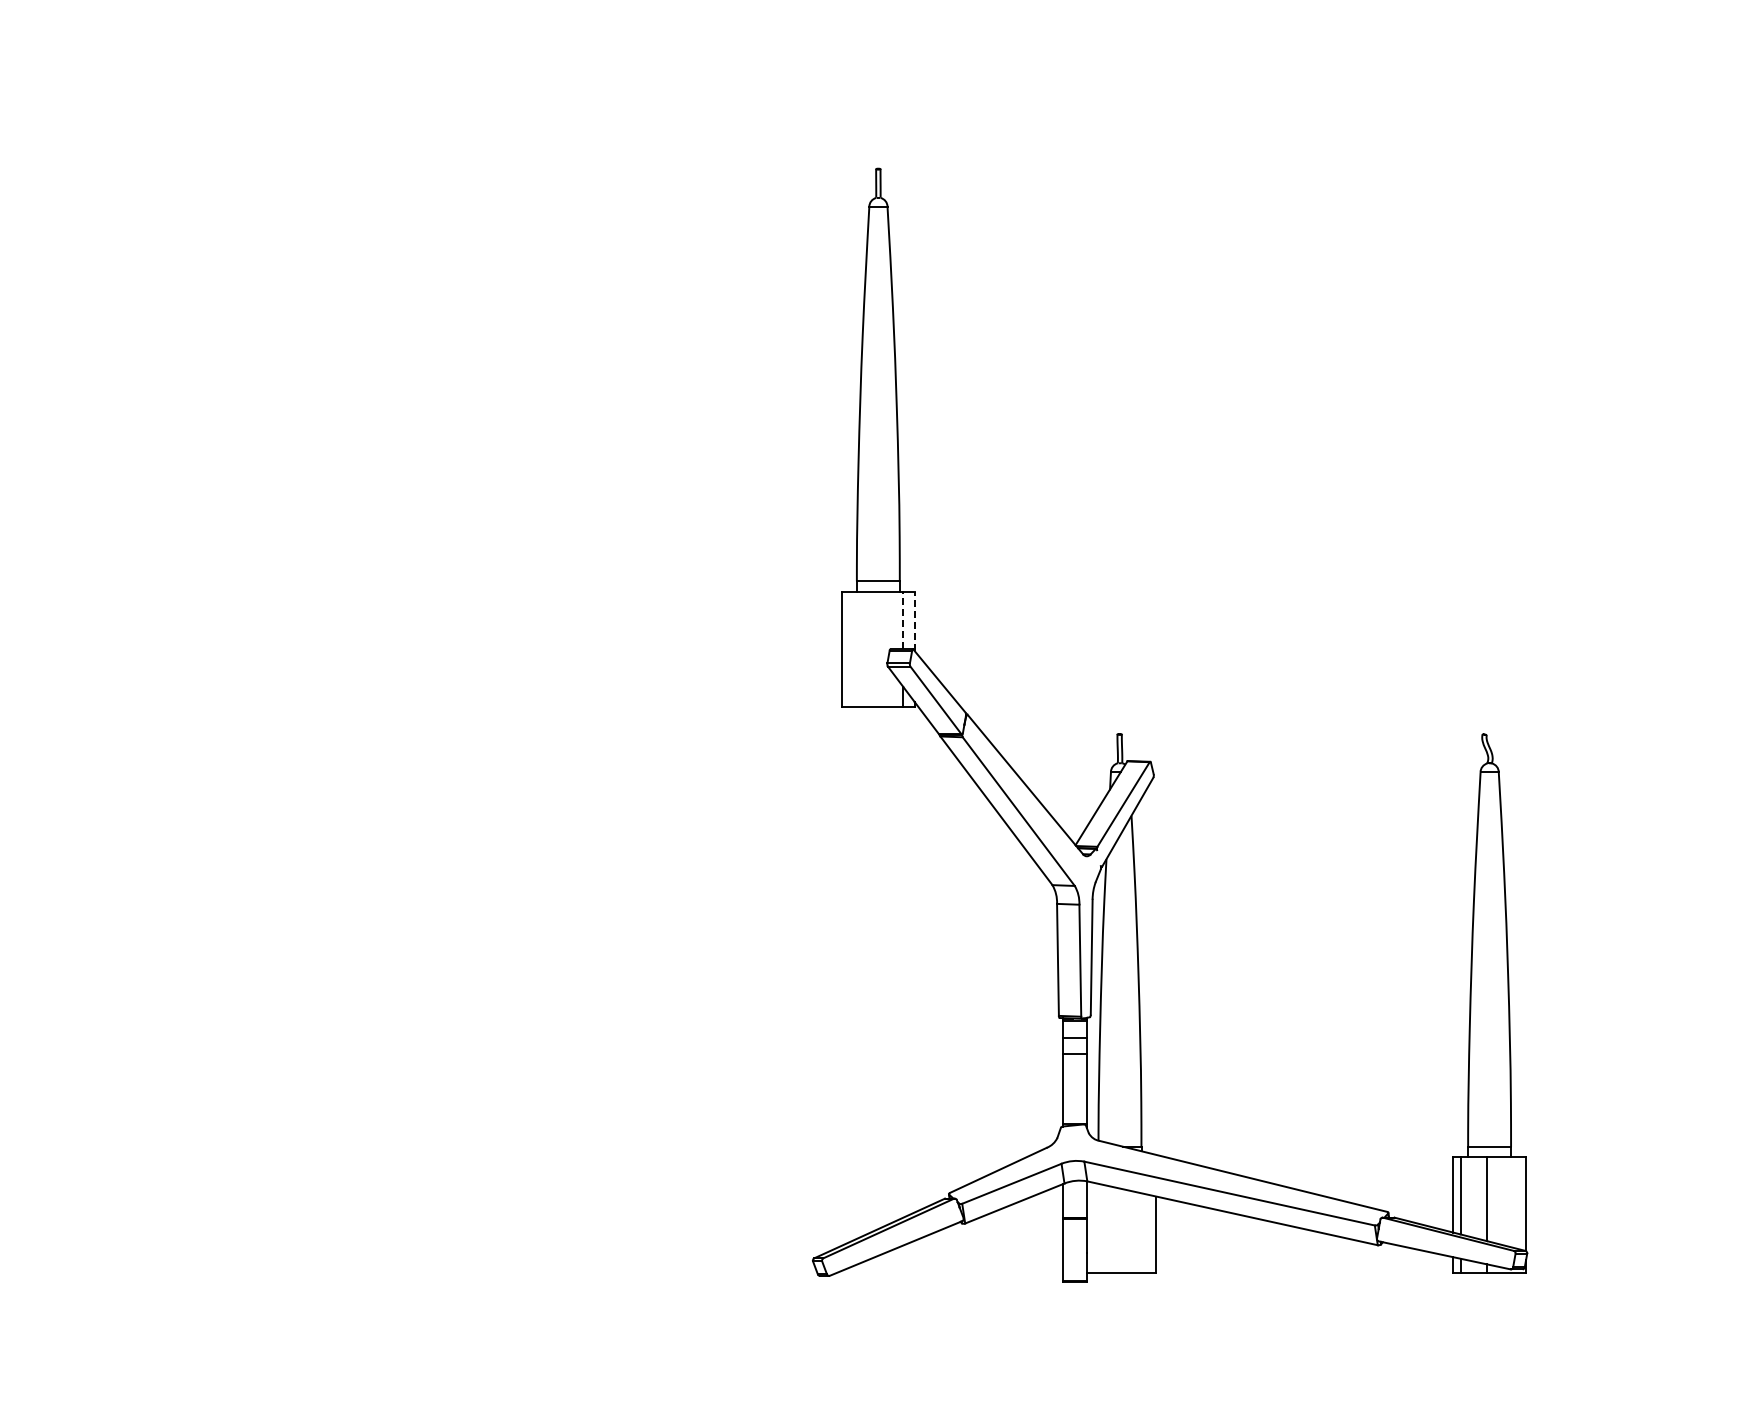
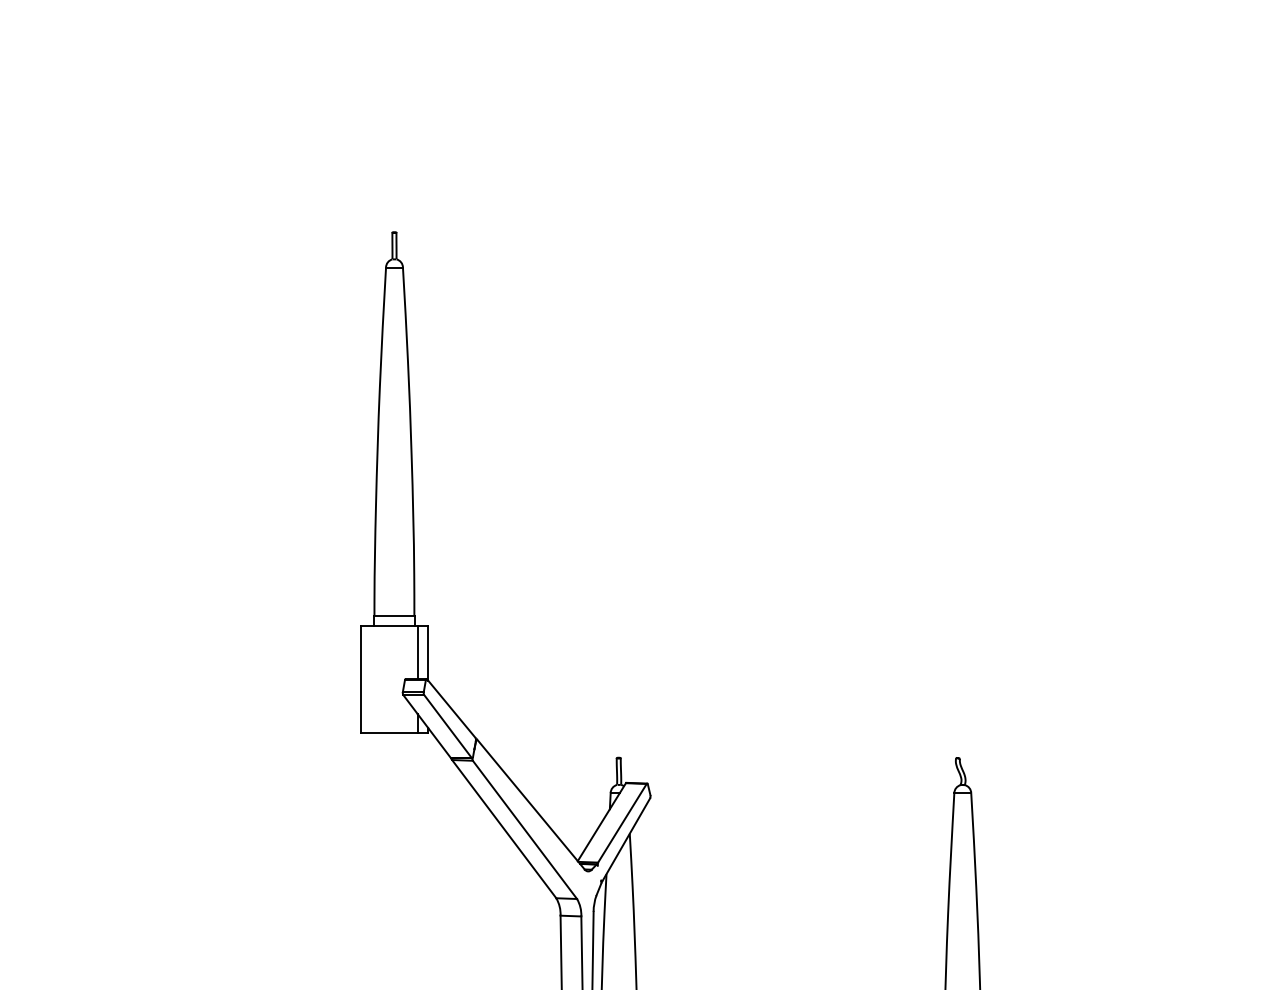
line: (903, 620) -> (417, 652), dashed -> solid
line: (914, 621) -> (428, 653), dashed -> solid

